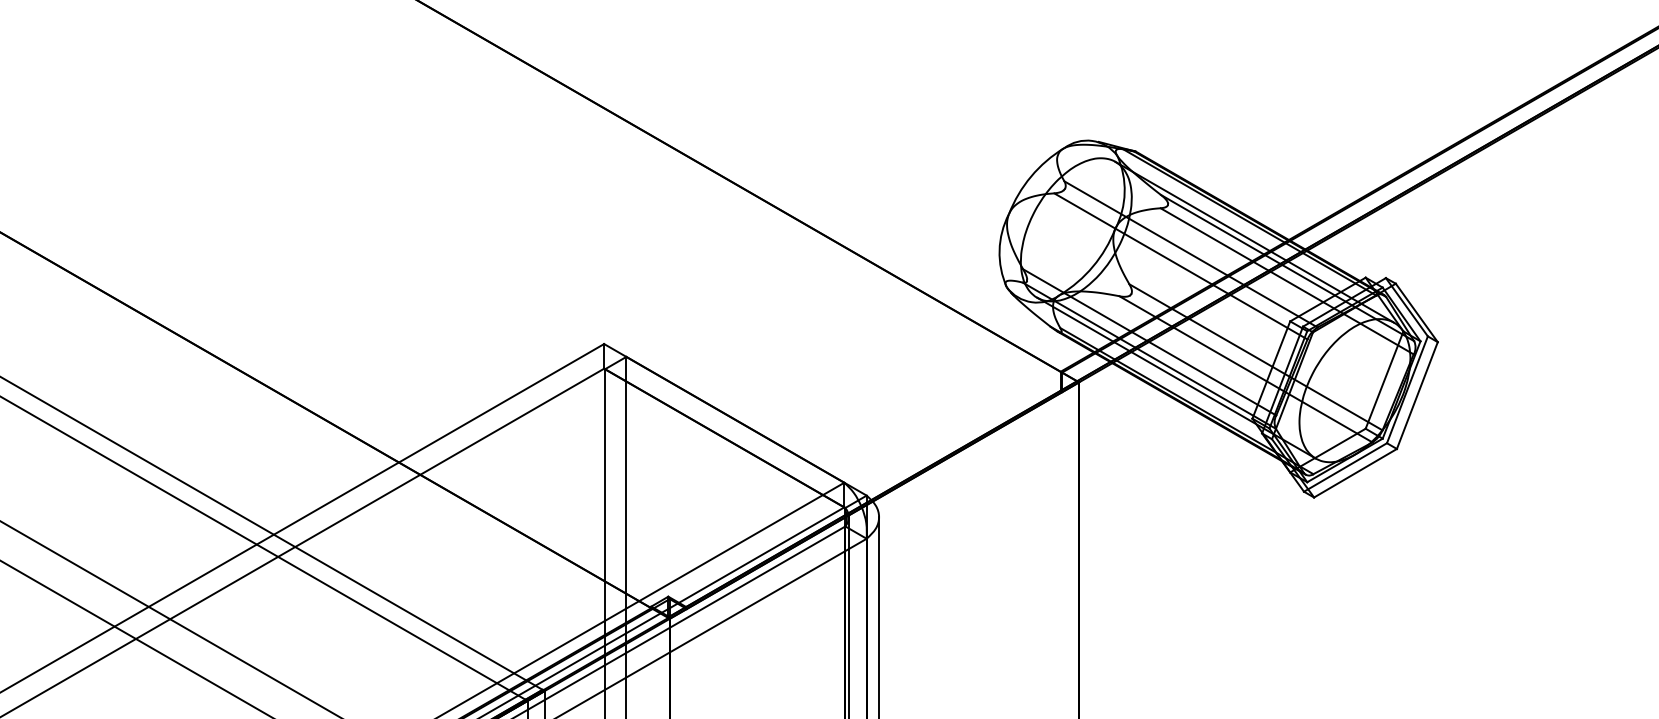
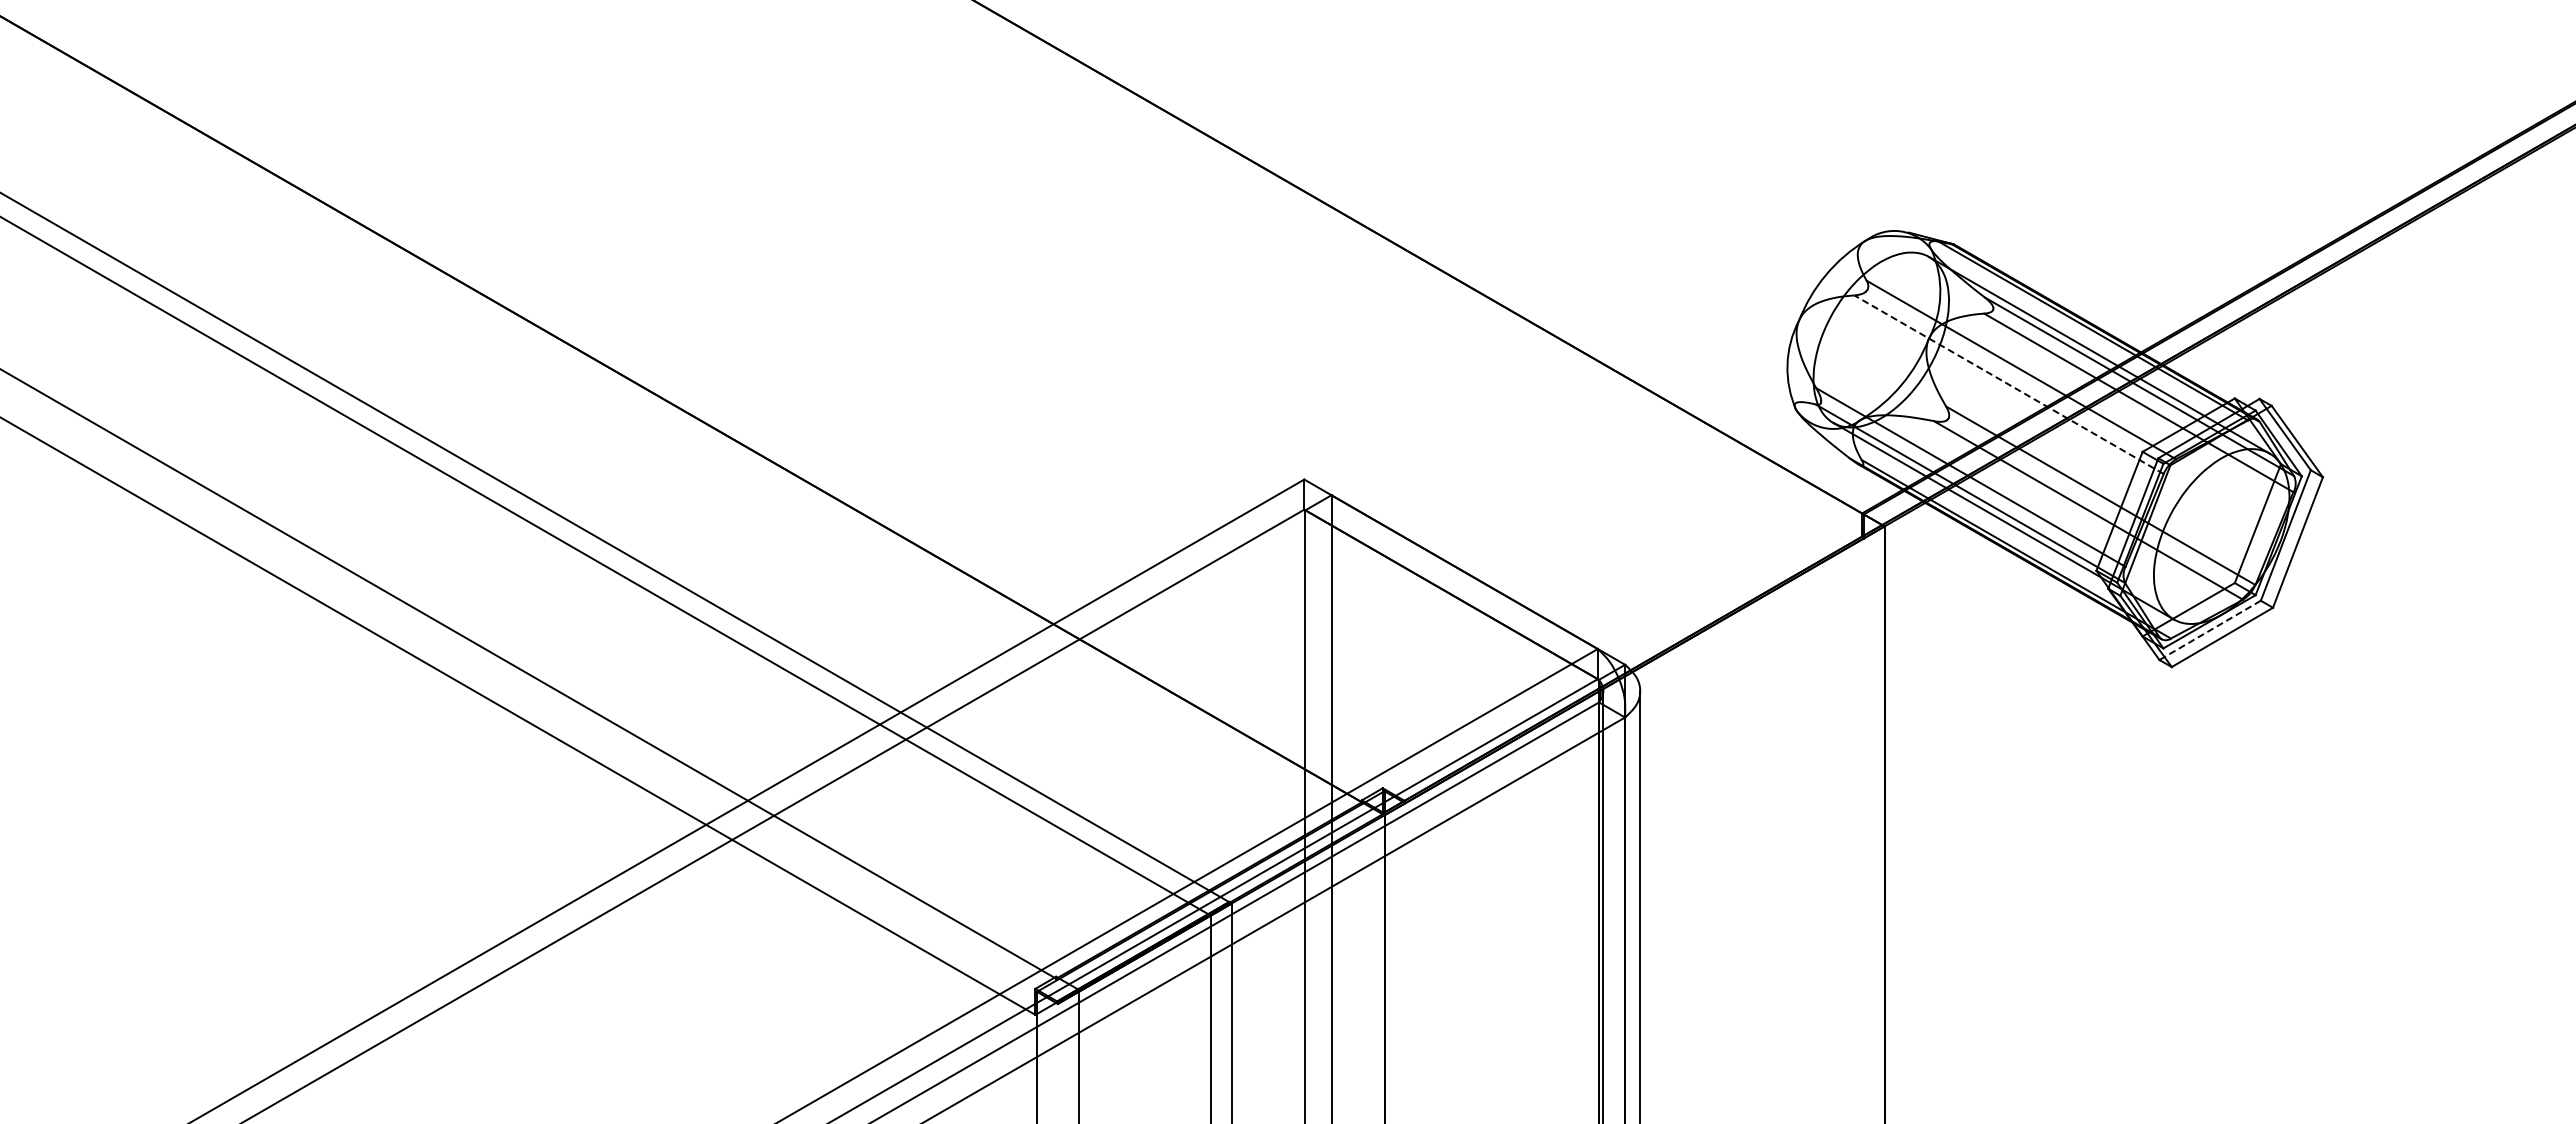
line: (1181, 266) -> (2009, 384), solid -> dashed
line: (1345, 467) -> (2210, 630), solid -> dashed

